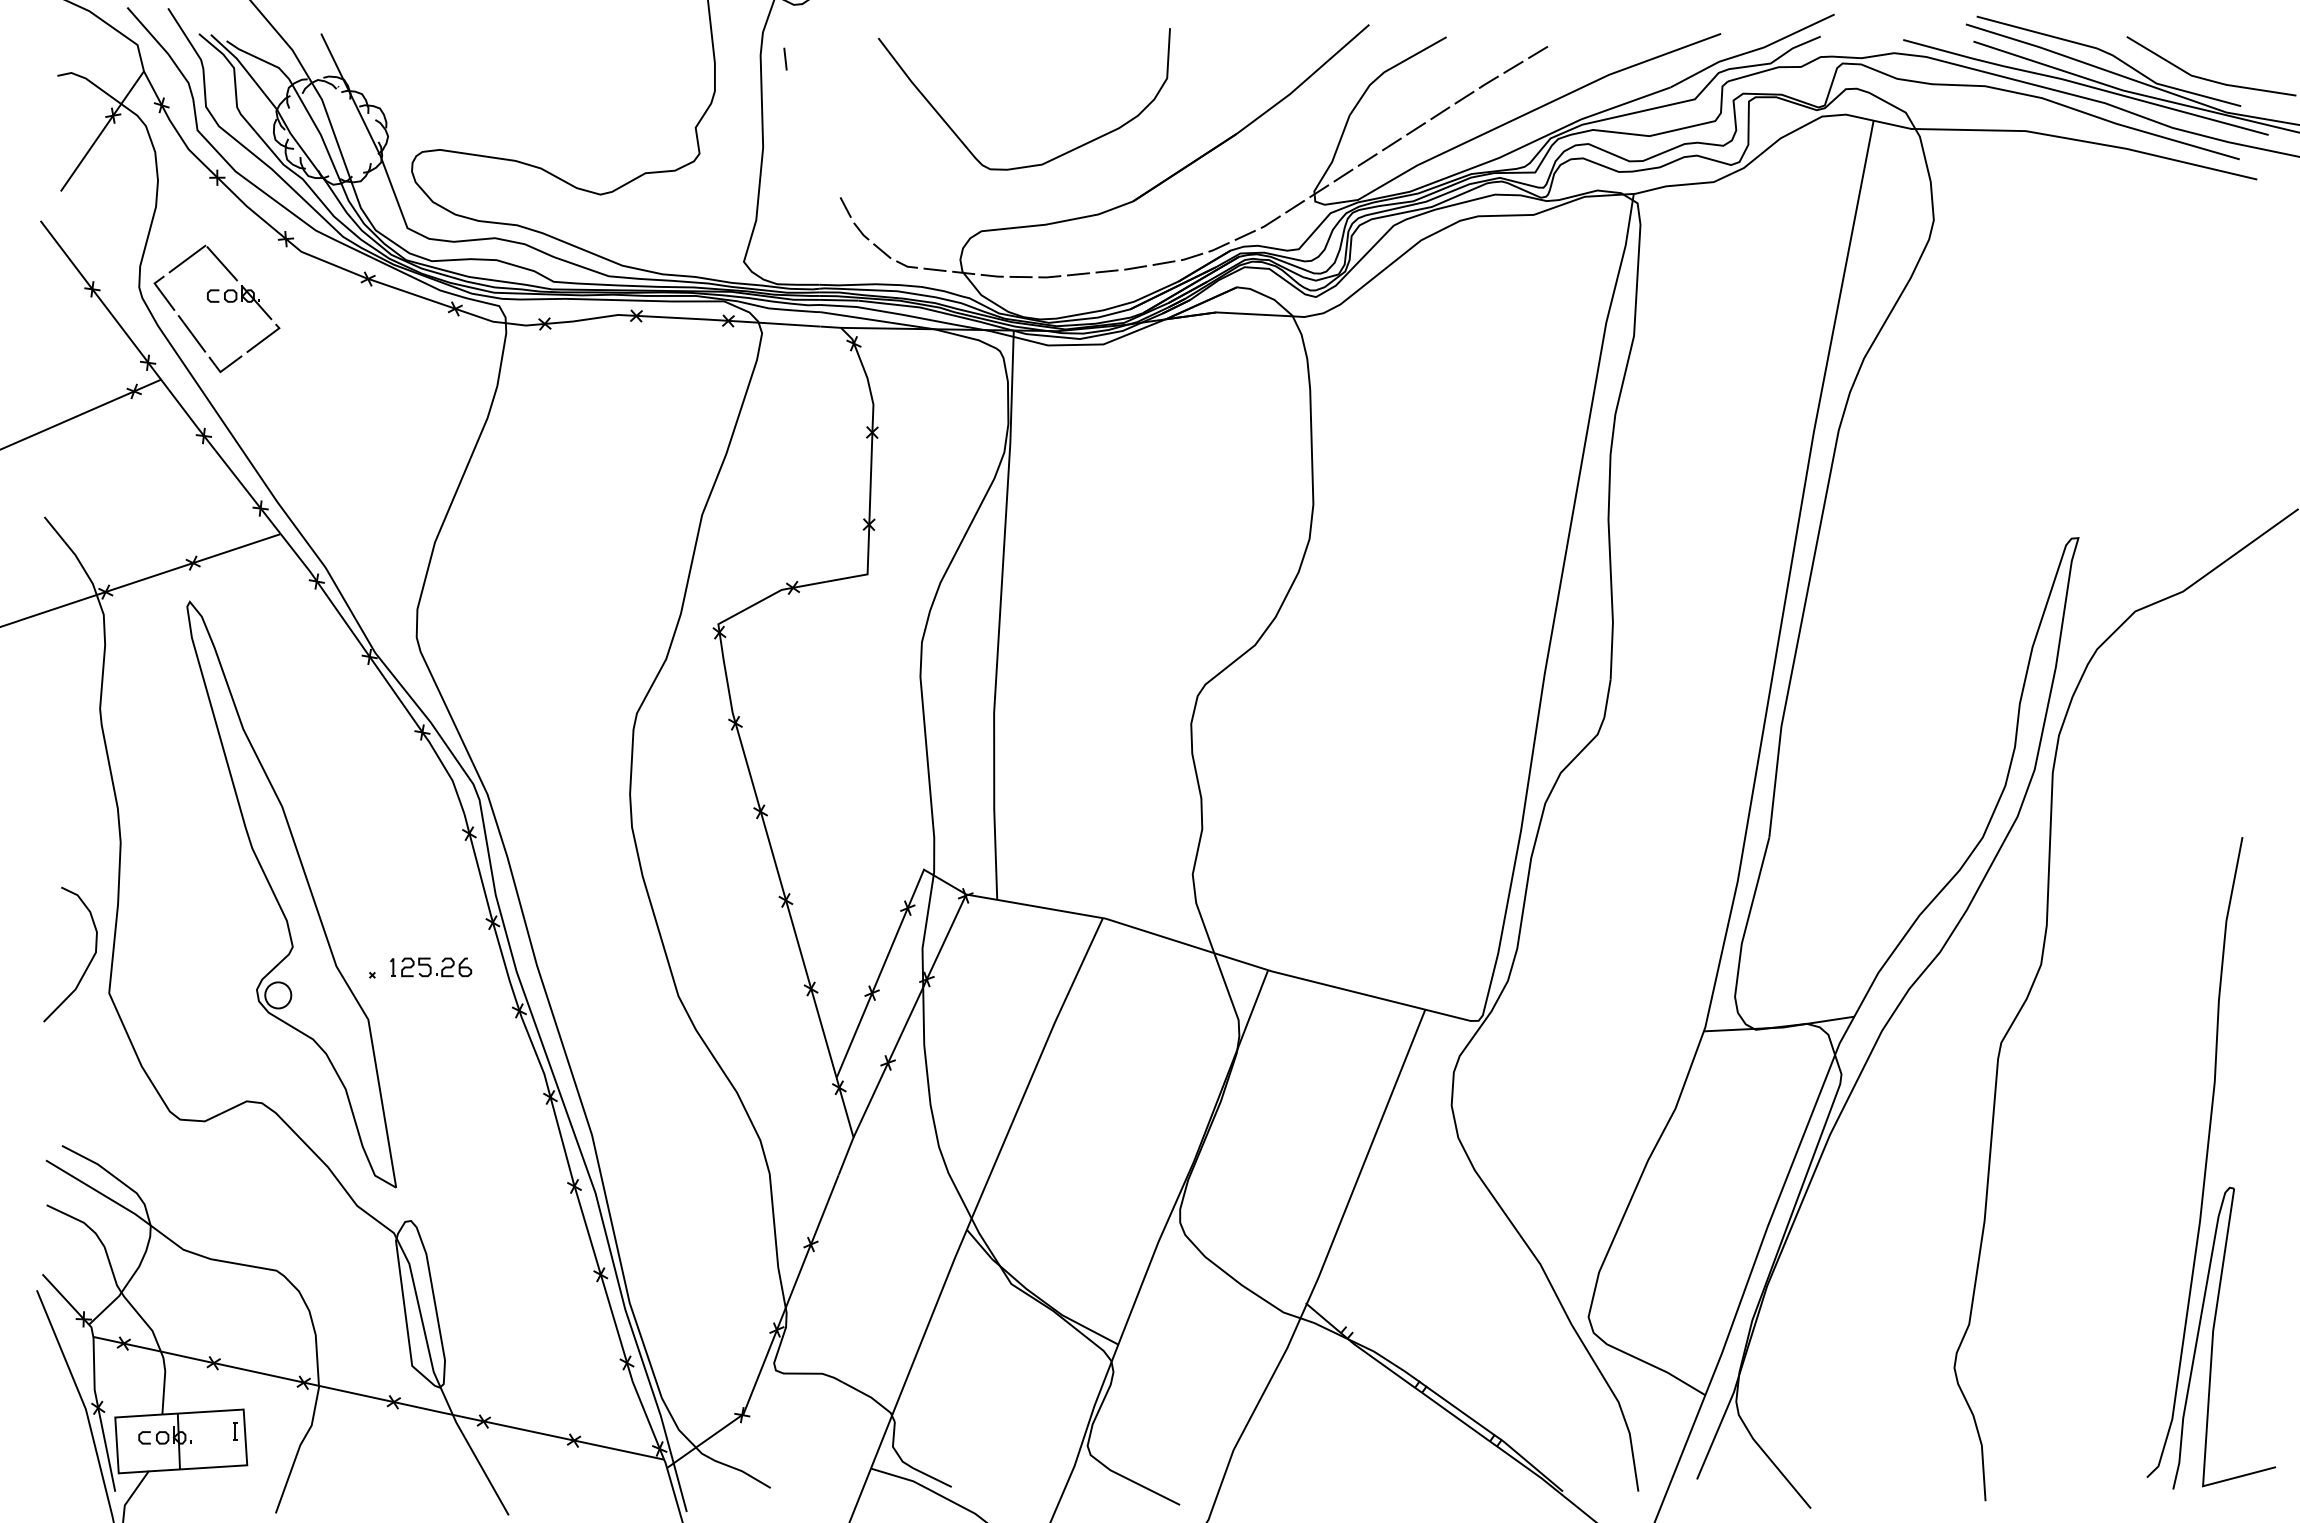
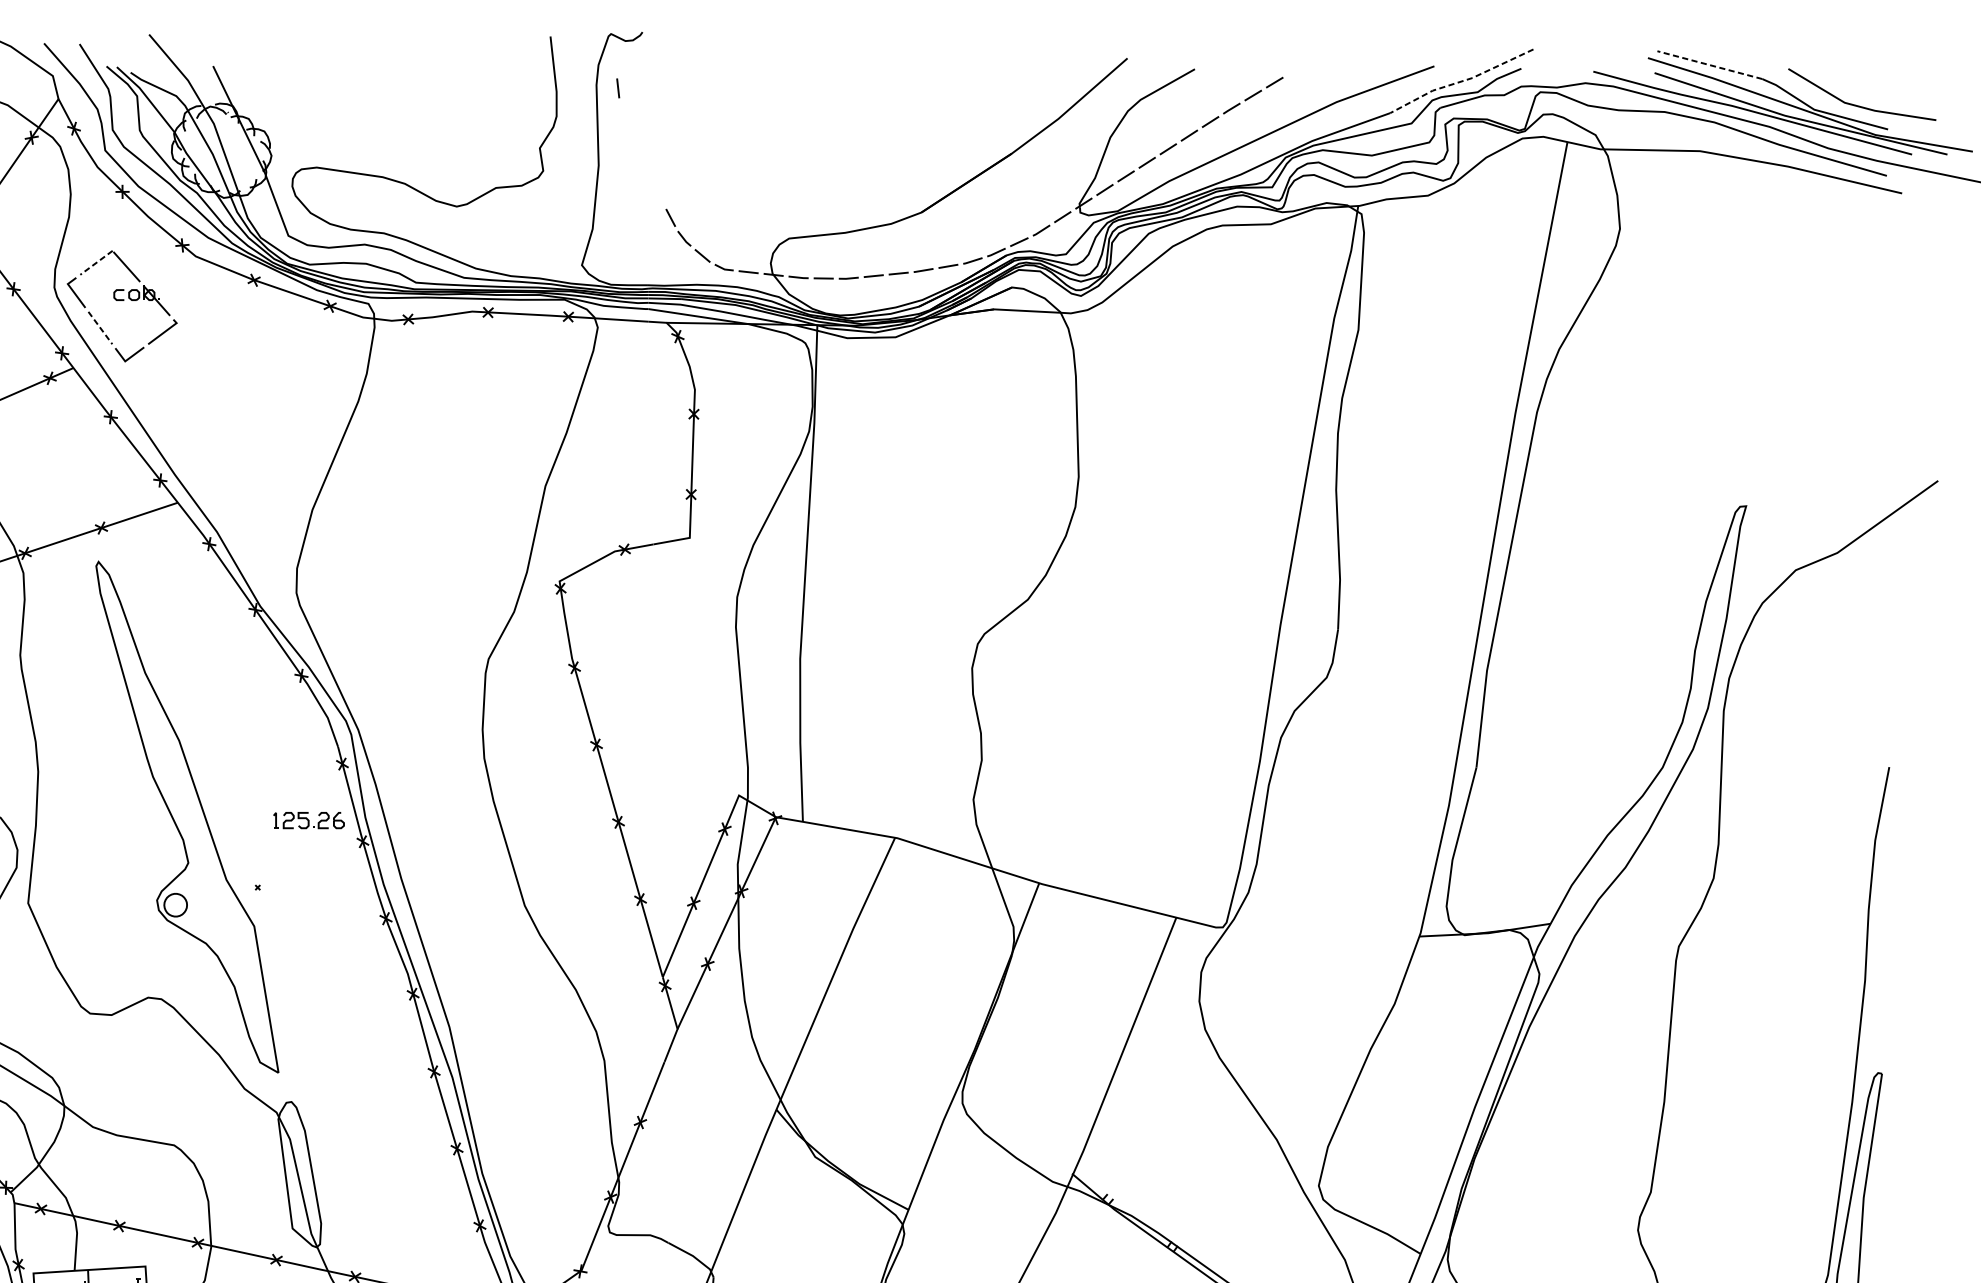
line: (2036, 32) -> (1709, 65), solid -> dashed
line: (1752, 51) -> (1461, 81), solid -> dashed
curve: (1054, 157) -> (852, 174), removed
line: (187, 259) -> (96, 263), solid -> dashed
line: (192, 334) -> (100, 328), solid -> dashed
part: (431, 967) -> (309, 820), moved

